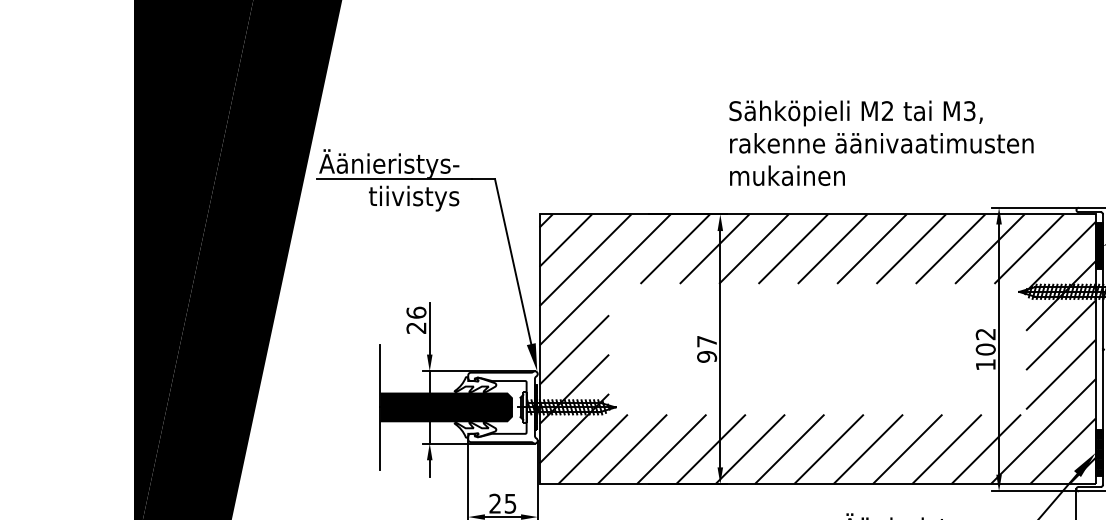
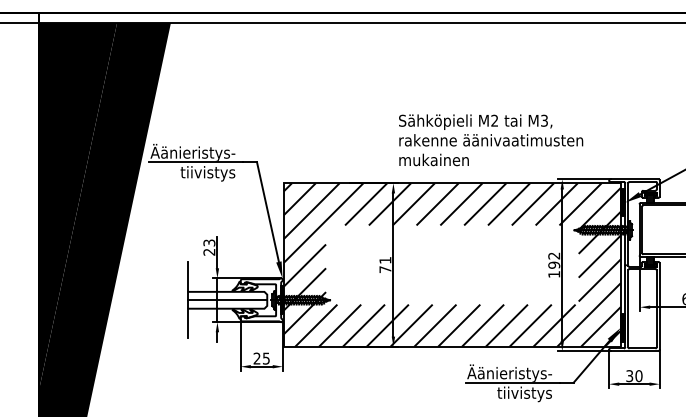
text: (416, 312) -> (209, 242), 26 -> 23
text: (986, 348) -> (554, 264), 102 -> 192
text: (707, 349) -> (385, 265), 97 -> 71
fill: (446, 406) -> (227, 299), removed

